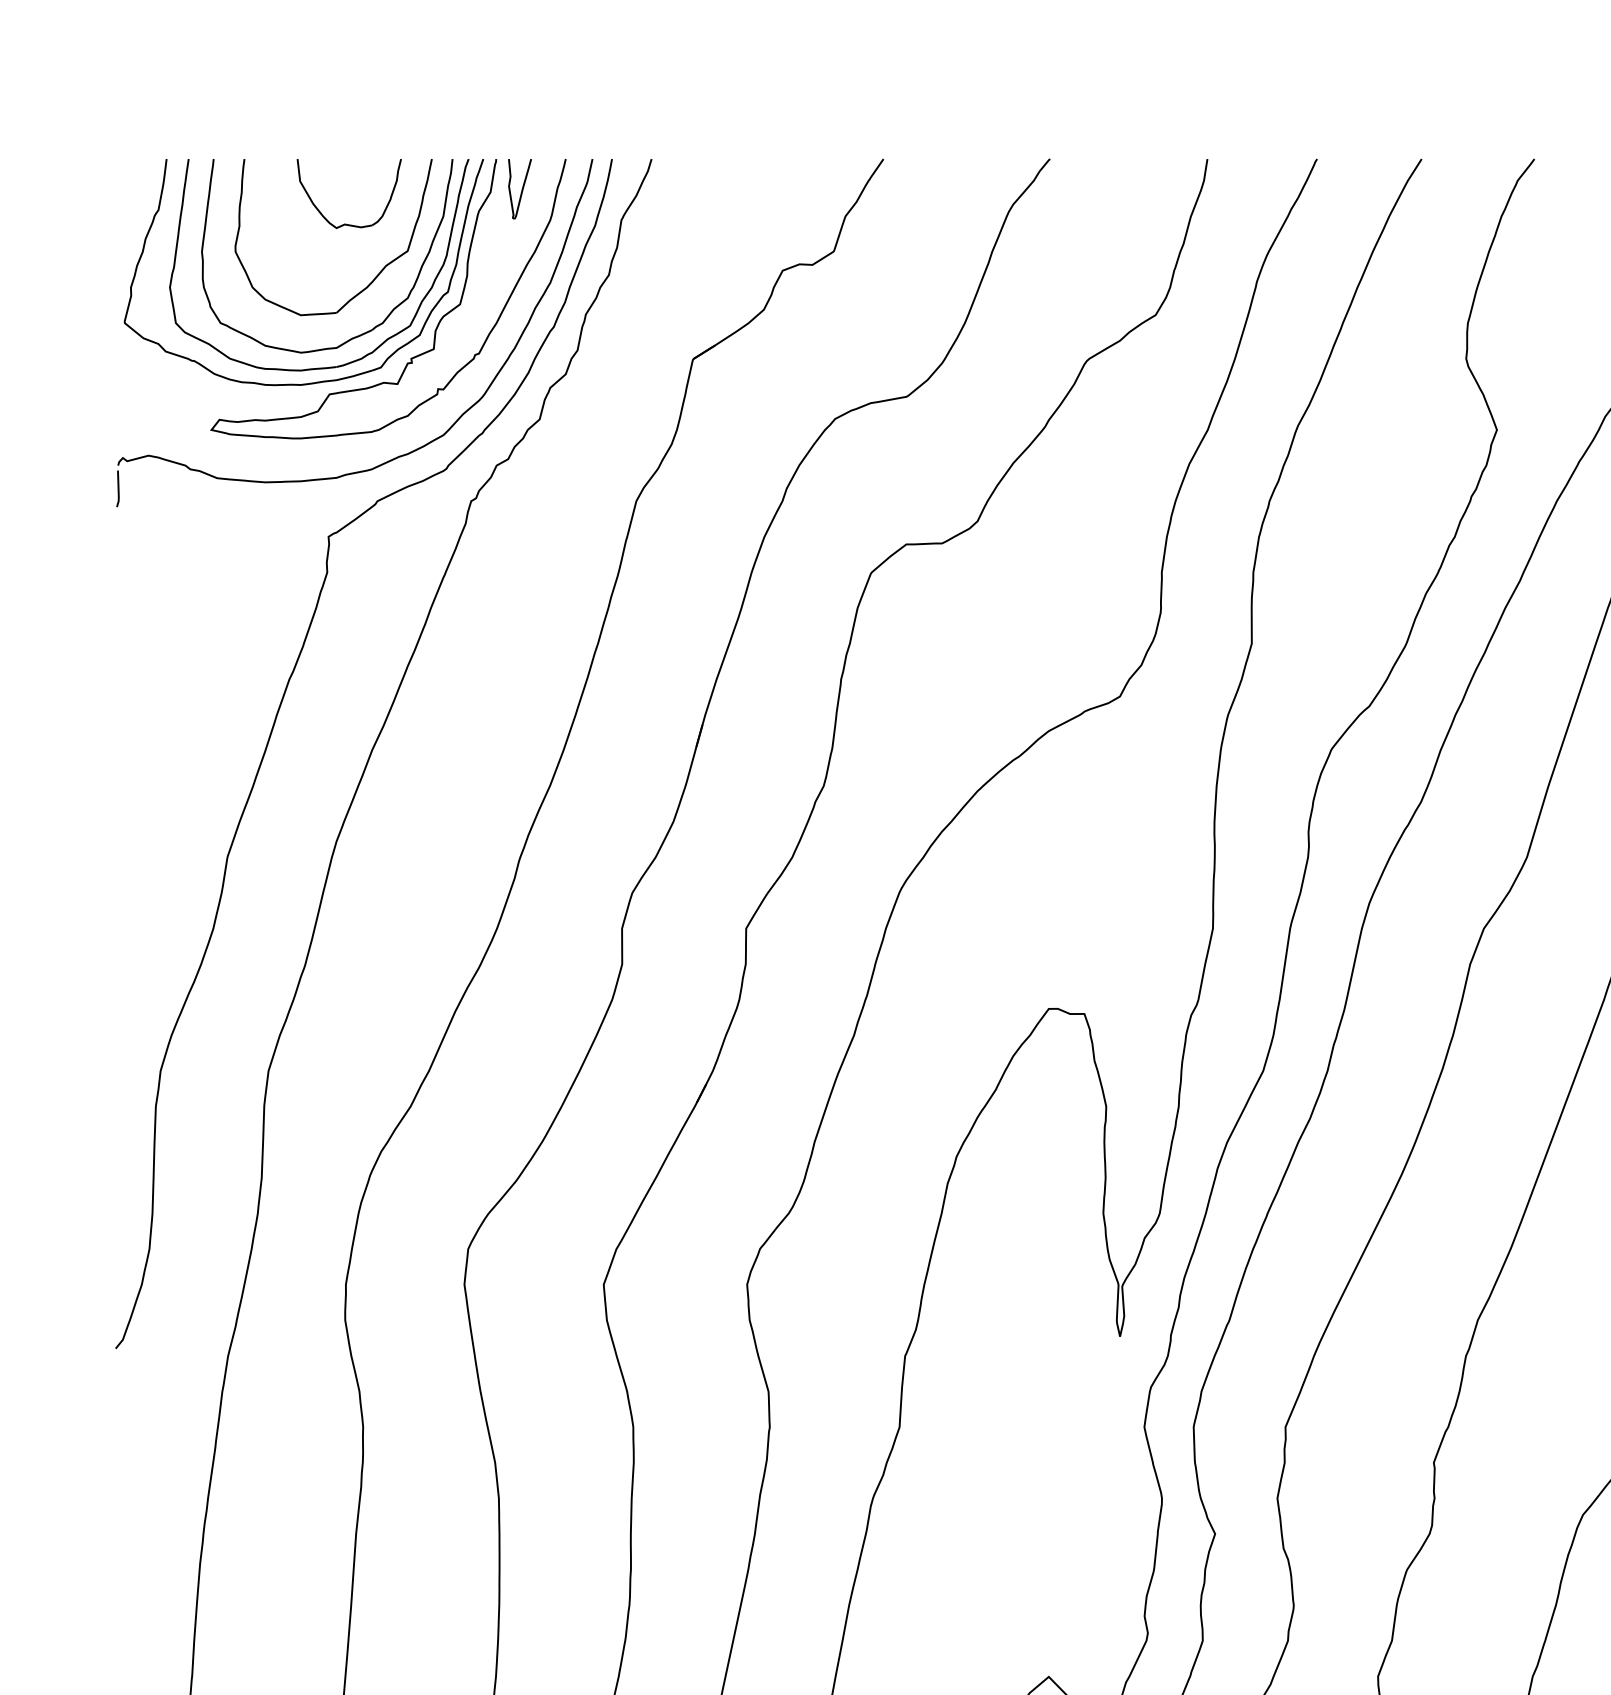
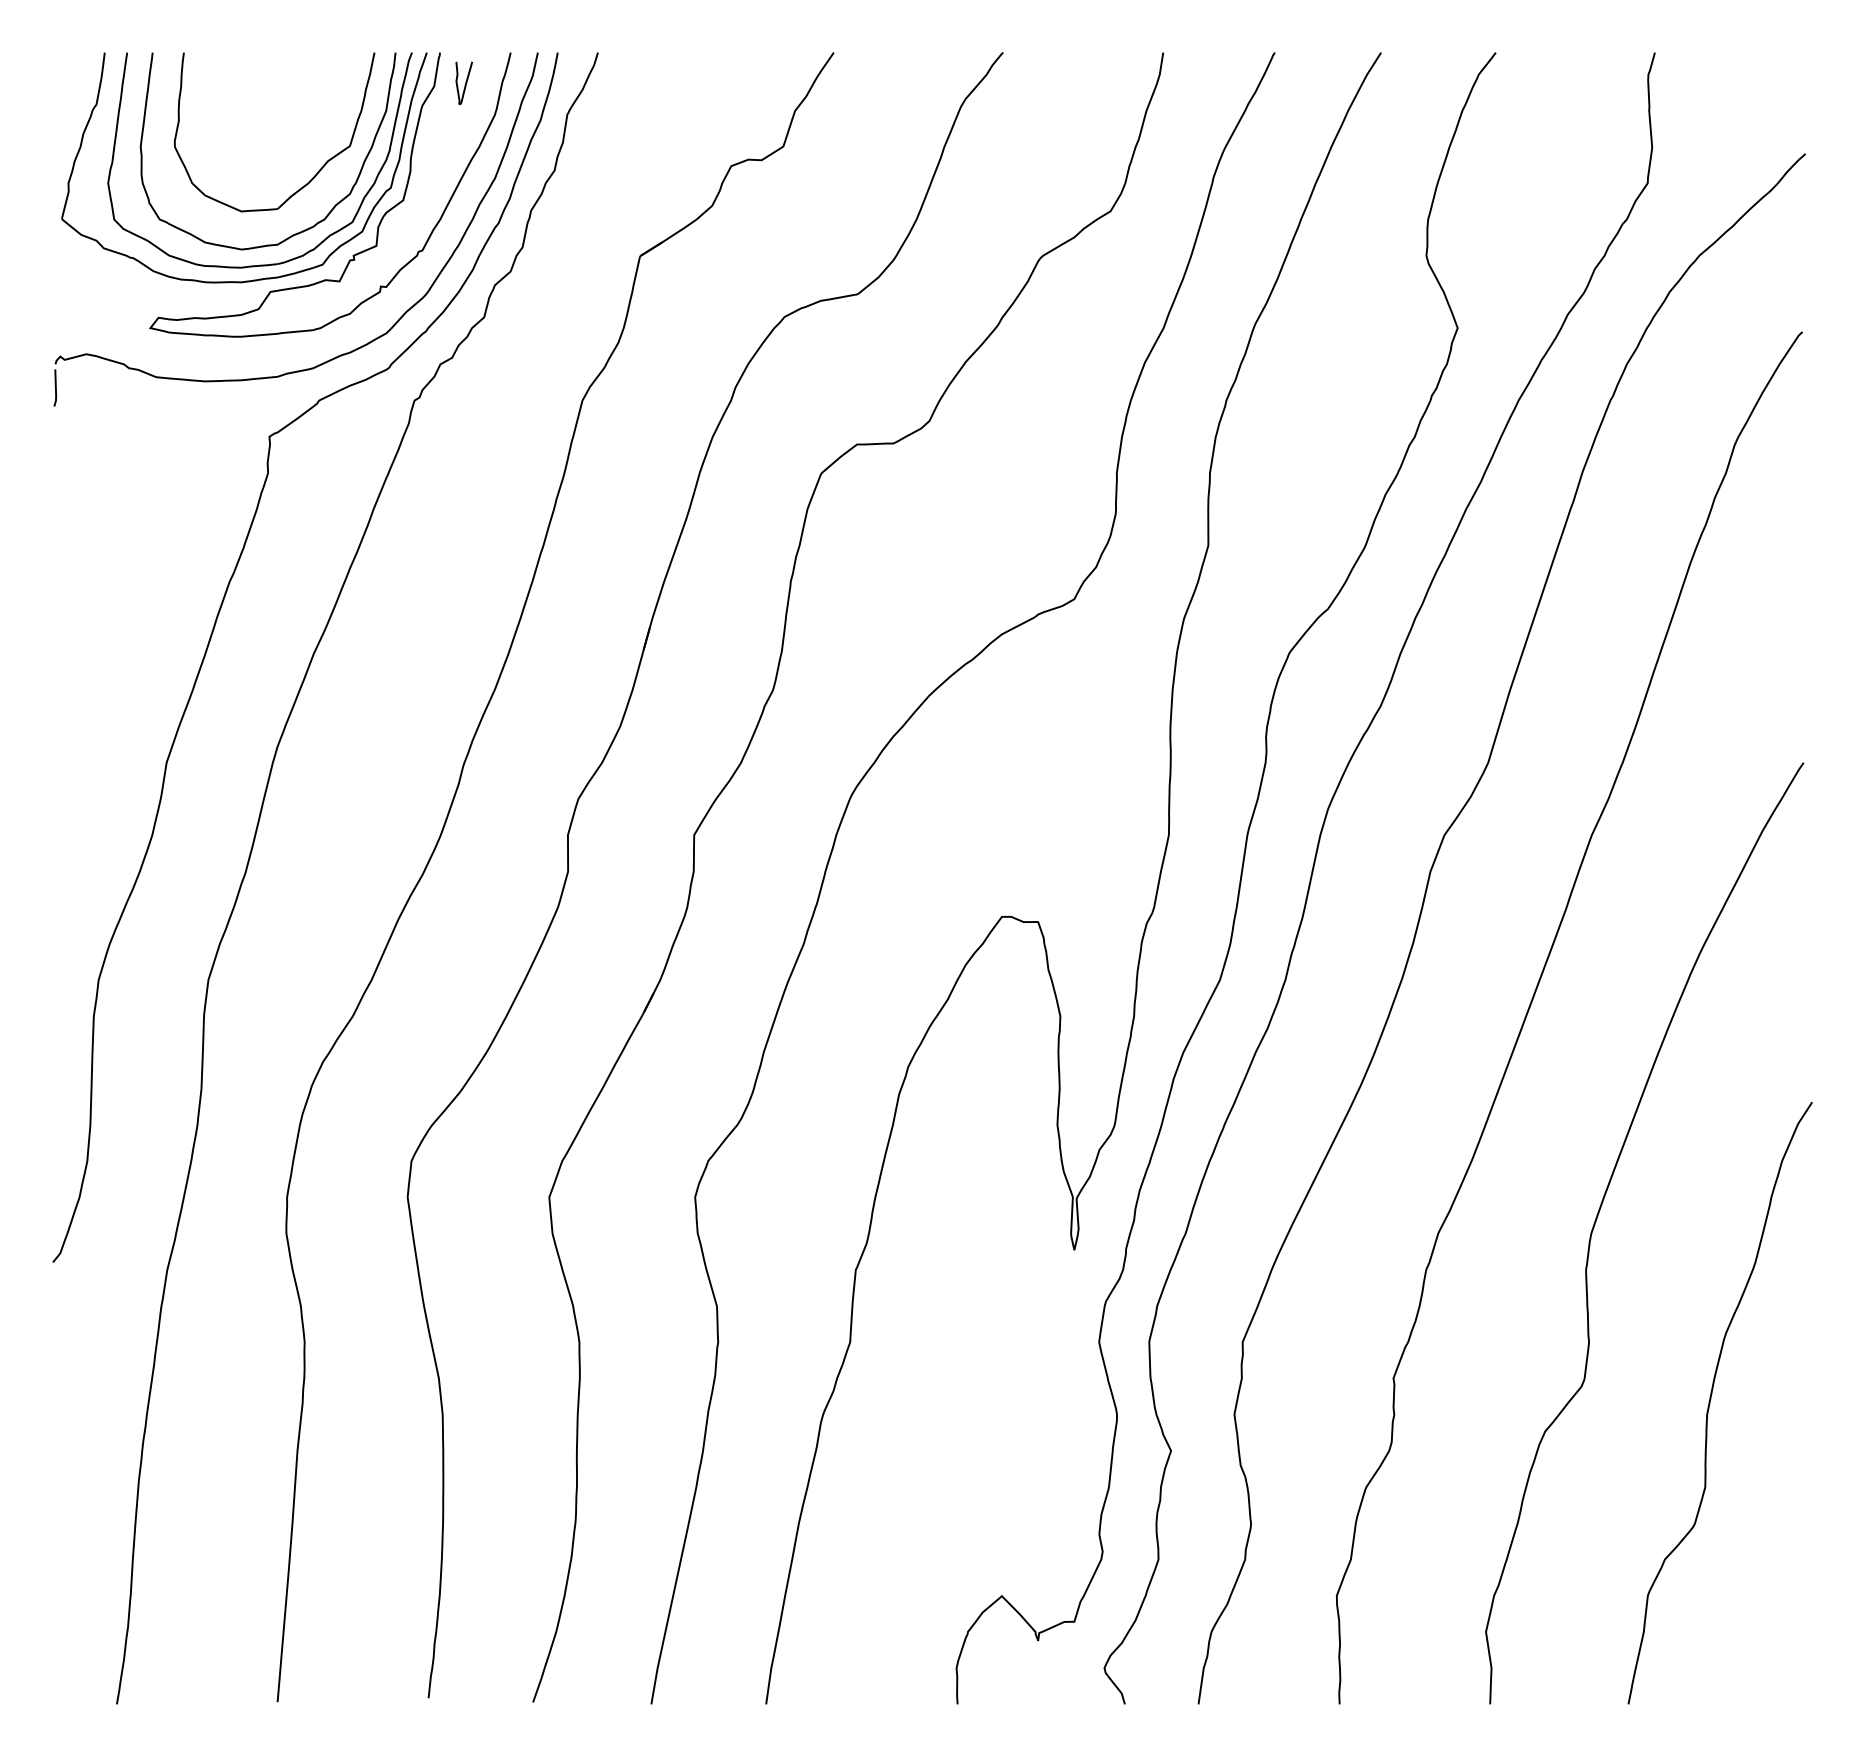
part: (520, 189) -> (464, 83), size x0.7
part: (348, 223) -> (289, 118), removed

